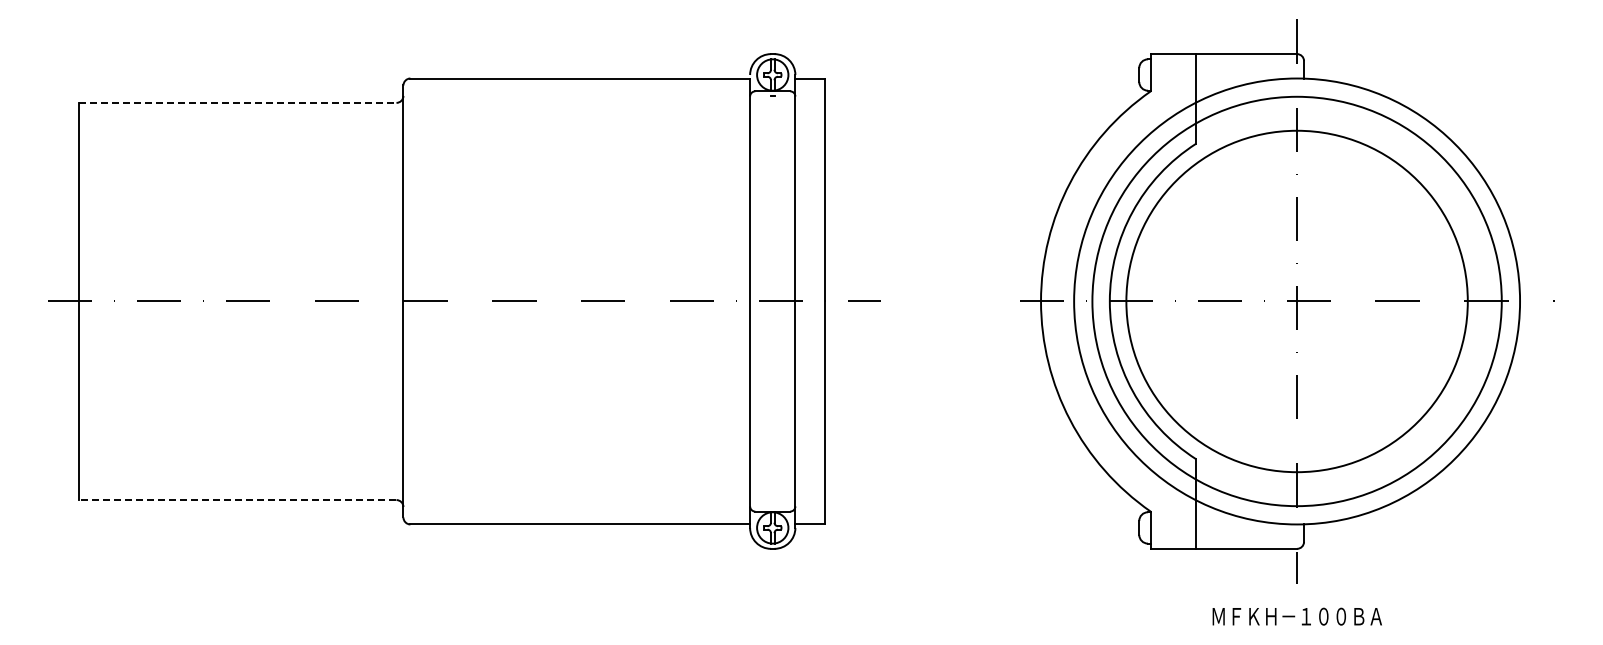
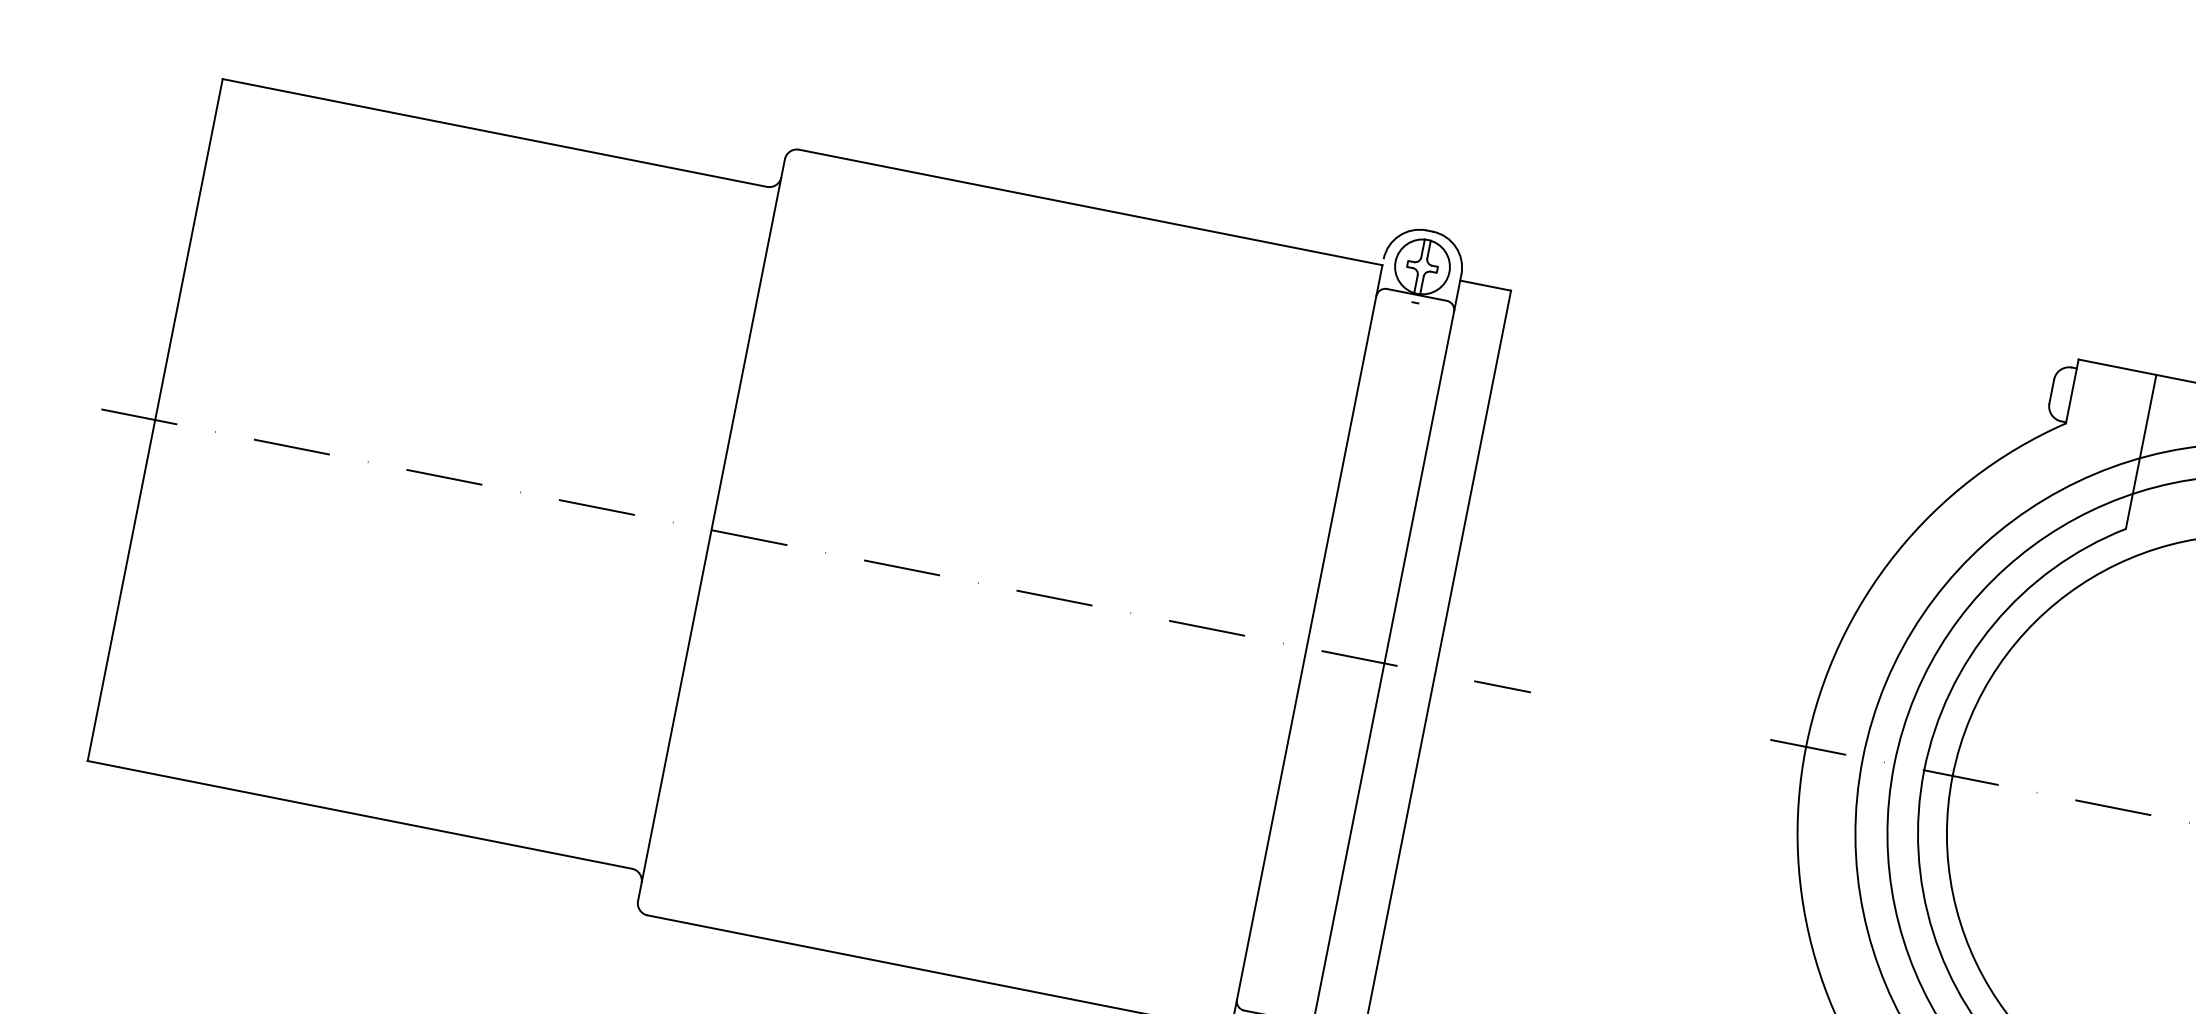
line: (237, 102) -> (494, 132), dashed -> solid
line: (237, 500) -> (358, 815), dashed -> solid

